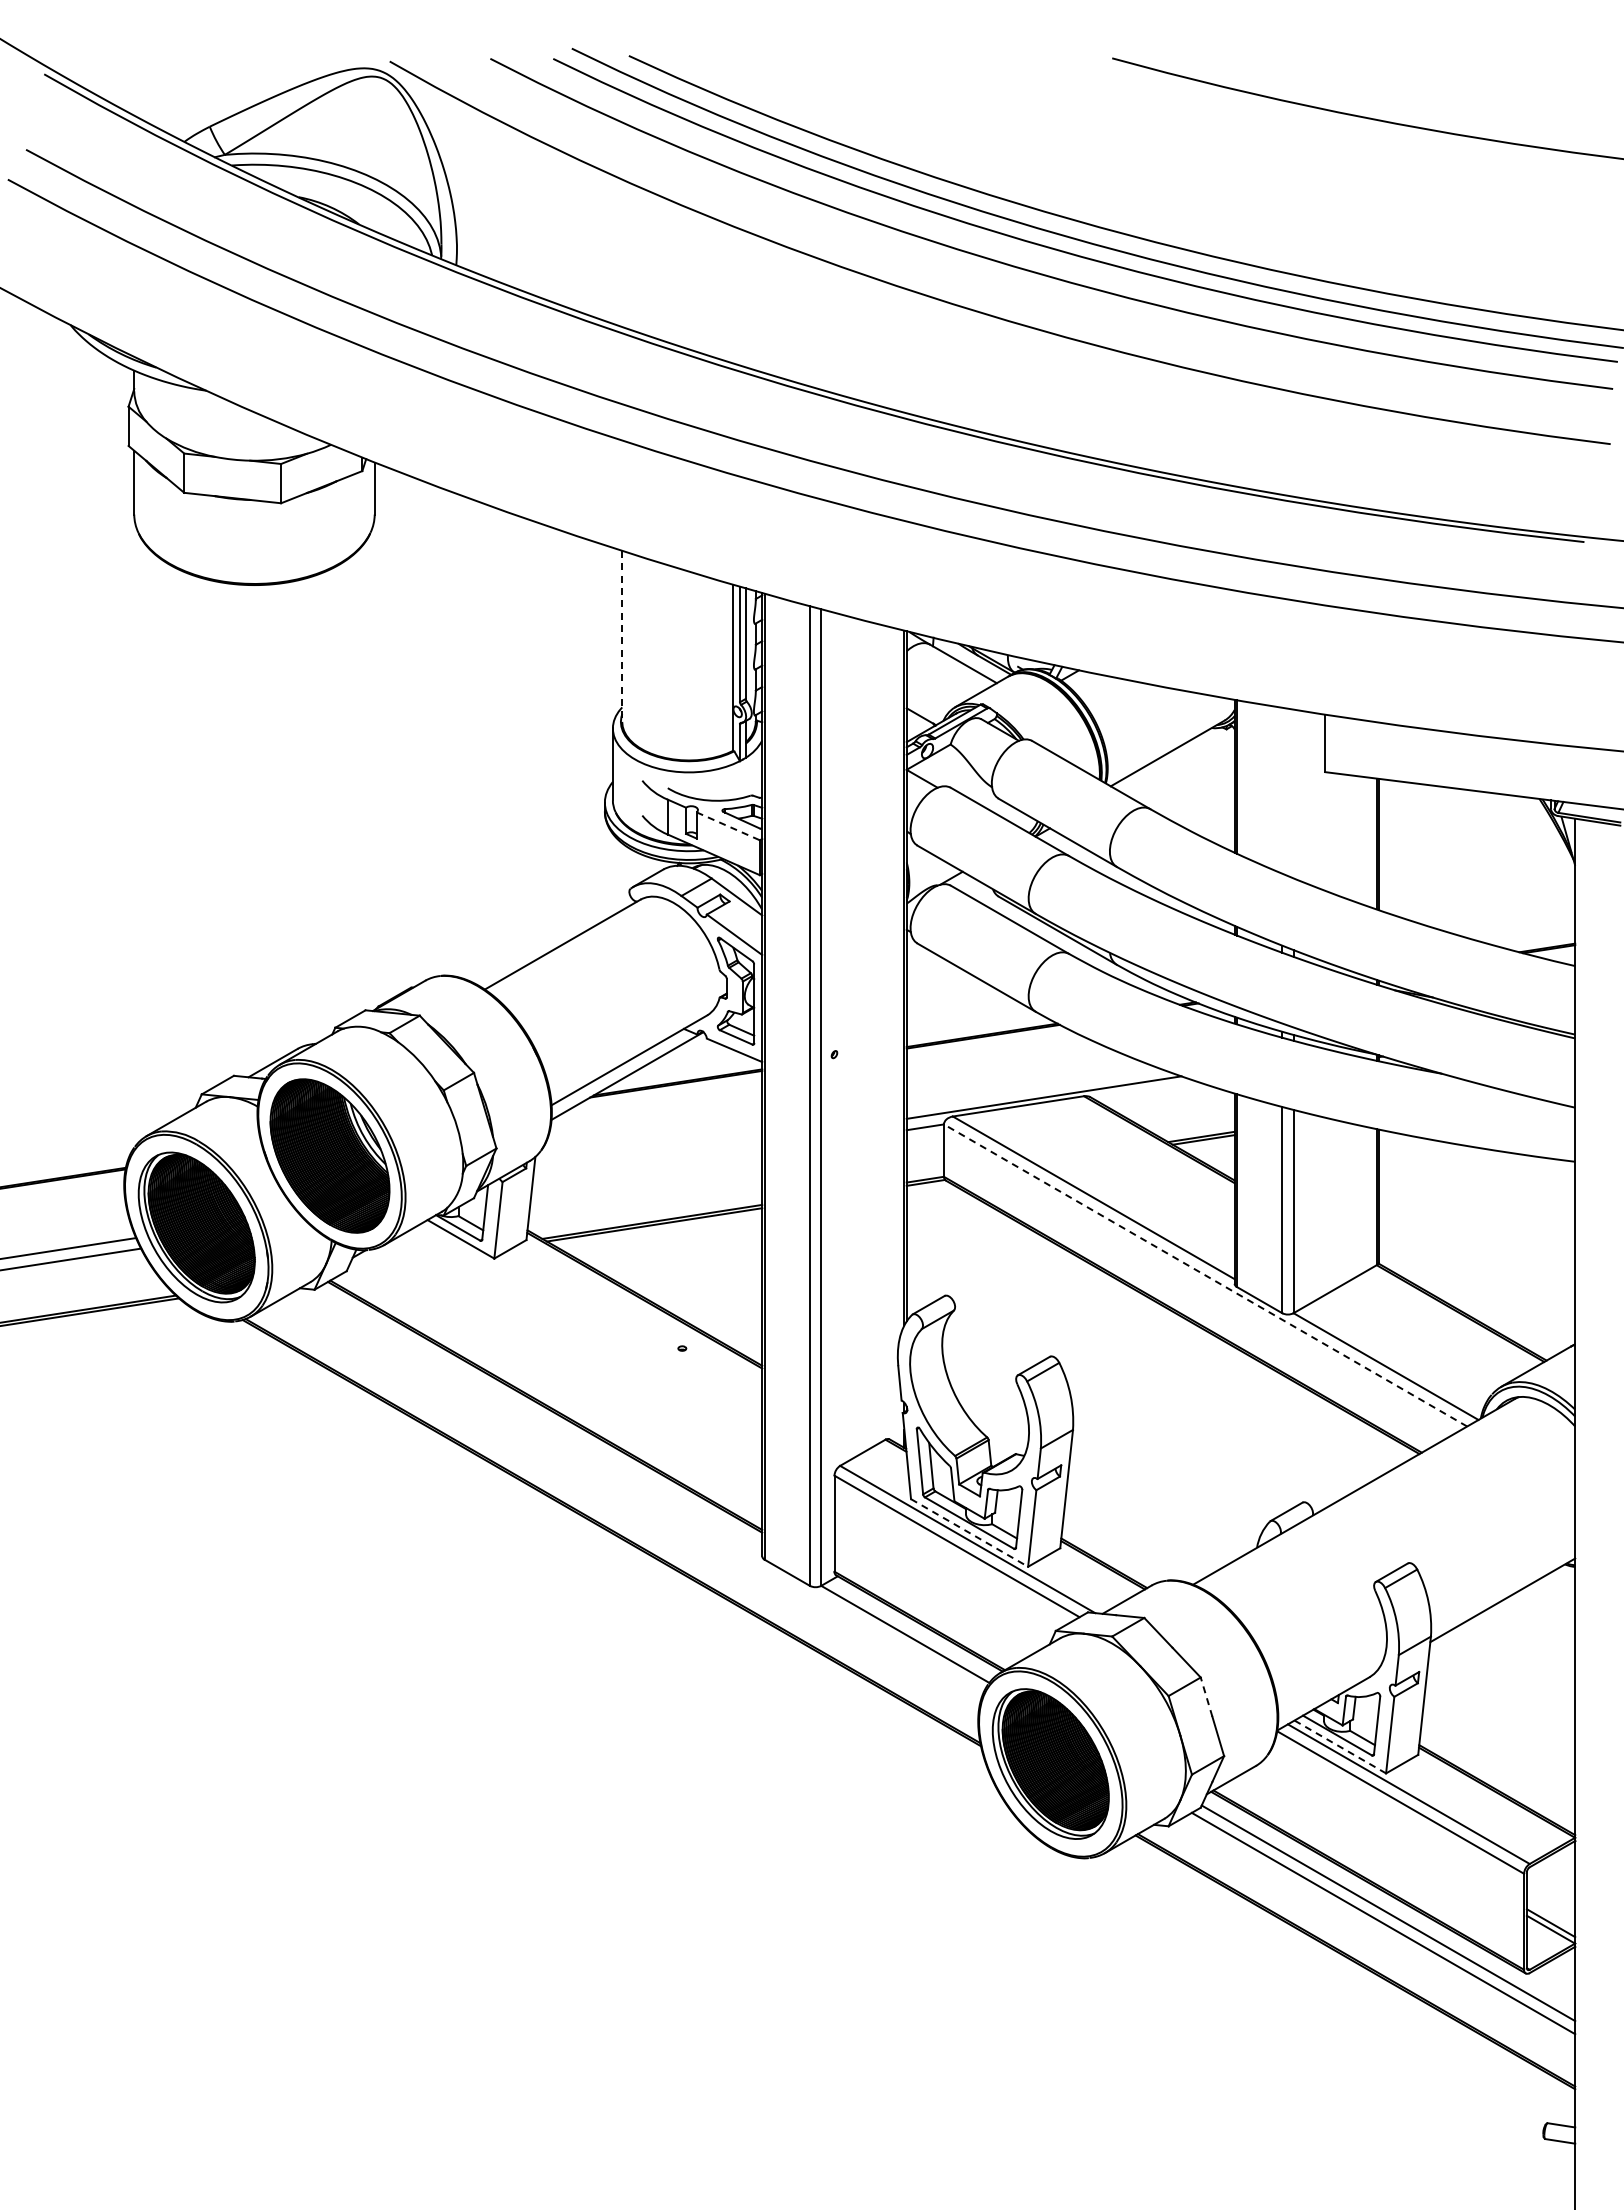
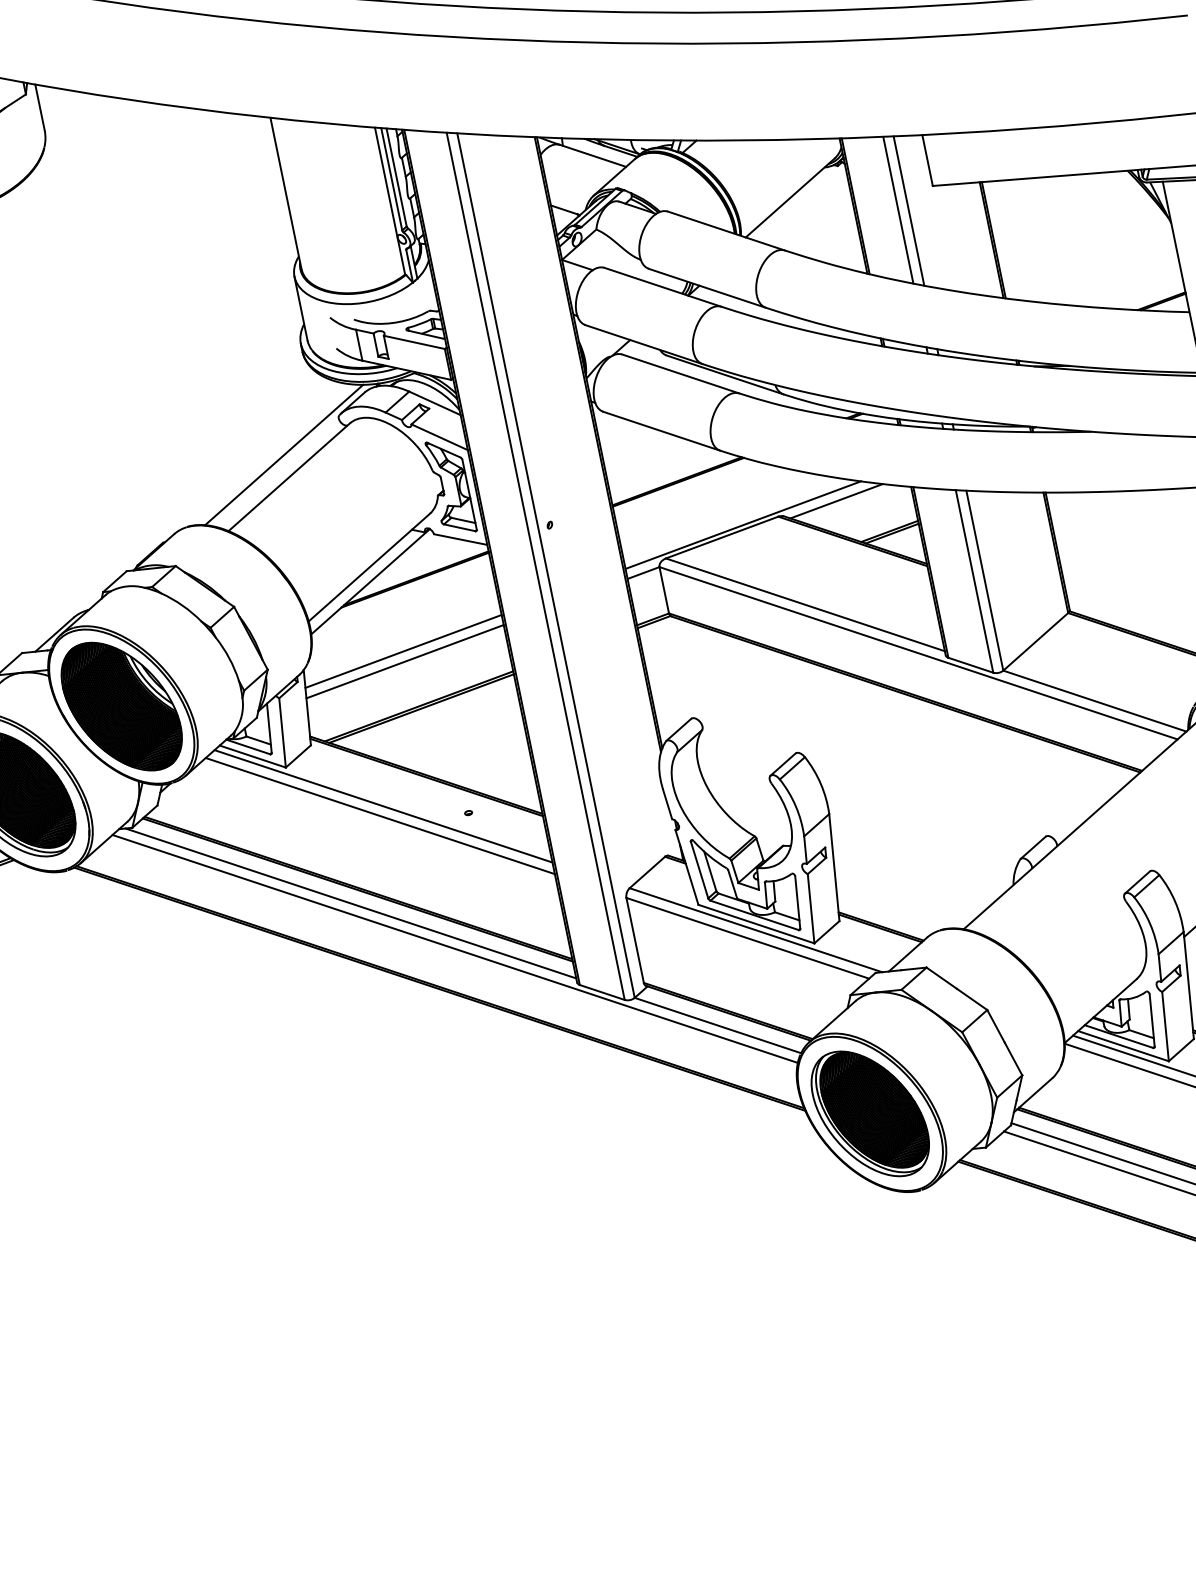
line: (622, 636) -> (286, 193), dashed -> solid
line: (1282, 790) -> (898, 209), added
line: (1293, 793) -> (908, 210), added
line: (728, 826) -> (414, 342), dashed -> solid
line: (561, 918) -> (283, 454), added
line: (1150, 1092) -> (836, 501), added
line: (647, 1158) -> (403, 651), added
line: (647, 1170) -> (405, 661), added
line: (1205, 1275) -> (918, 653), dashed -> solid
line: (591, 1321) -> (383, 805), added
line: (585, 1331) -> (379, 815), added
line: (534, 1419) -> (350, 902), added
line: (637, 1492) -> (455, 948), added
line: (969, 1532) -> (756, 923), dashed -> solid
line: (1206, 1697) -> (996, 1026), dashed -> solid
line: (1340, 1746) -> (1123, 1045), dashed -> solid

